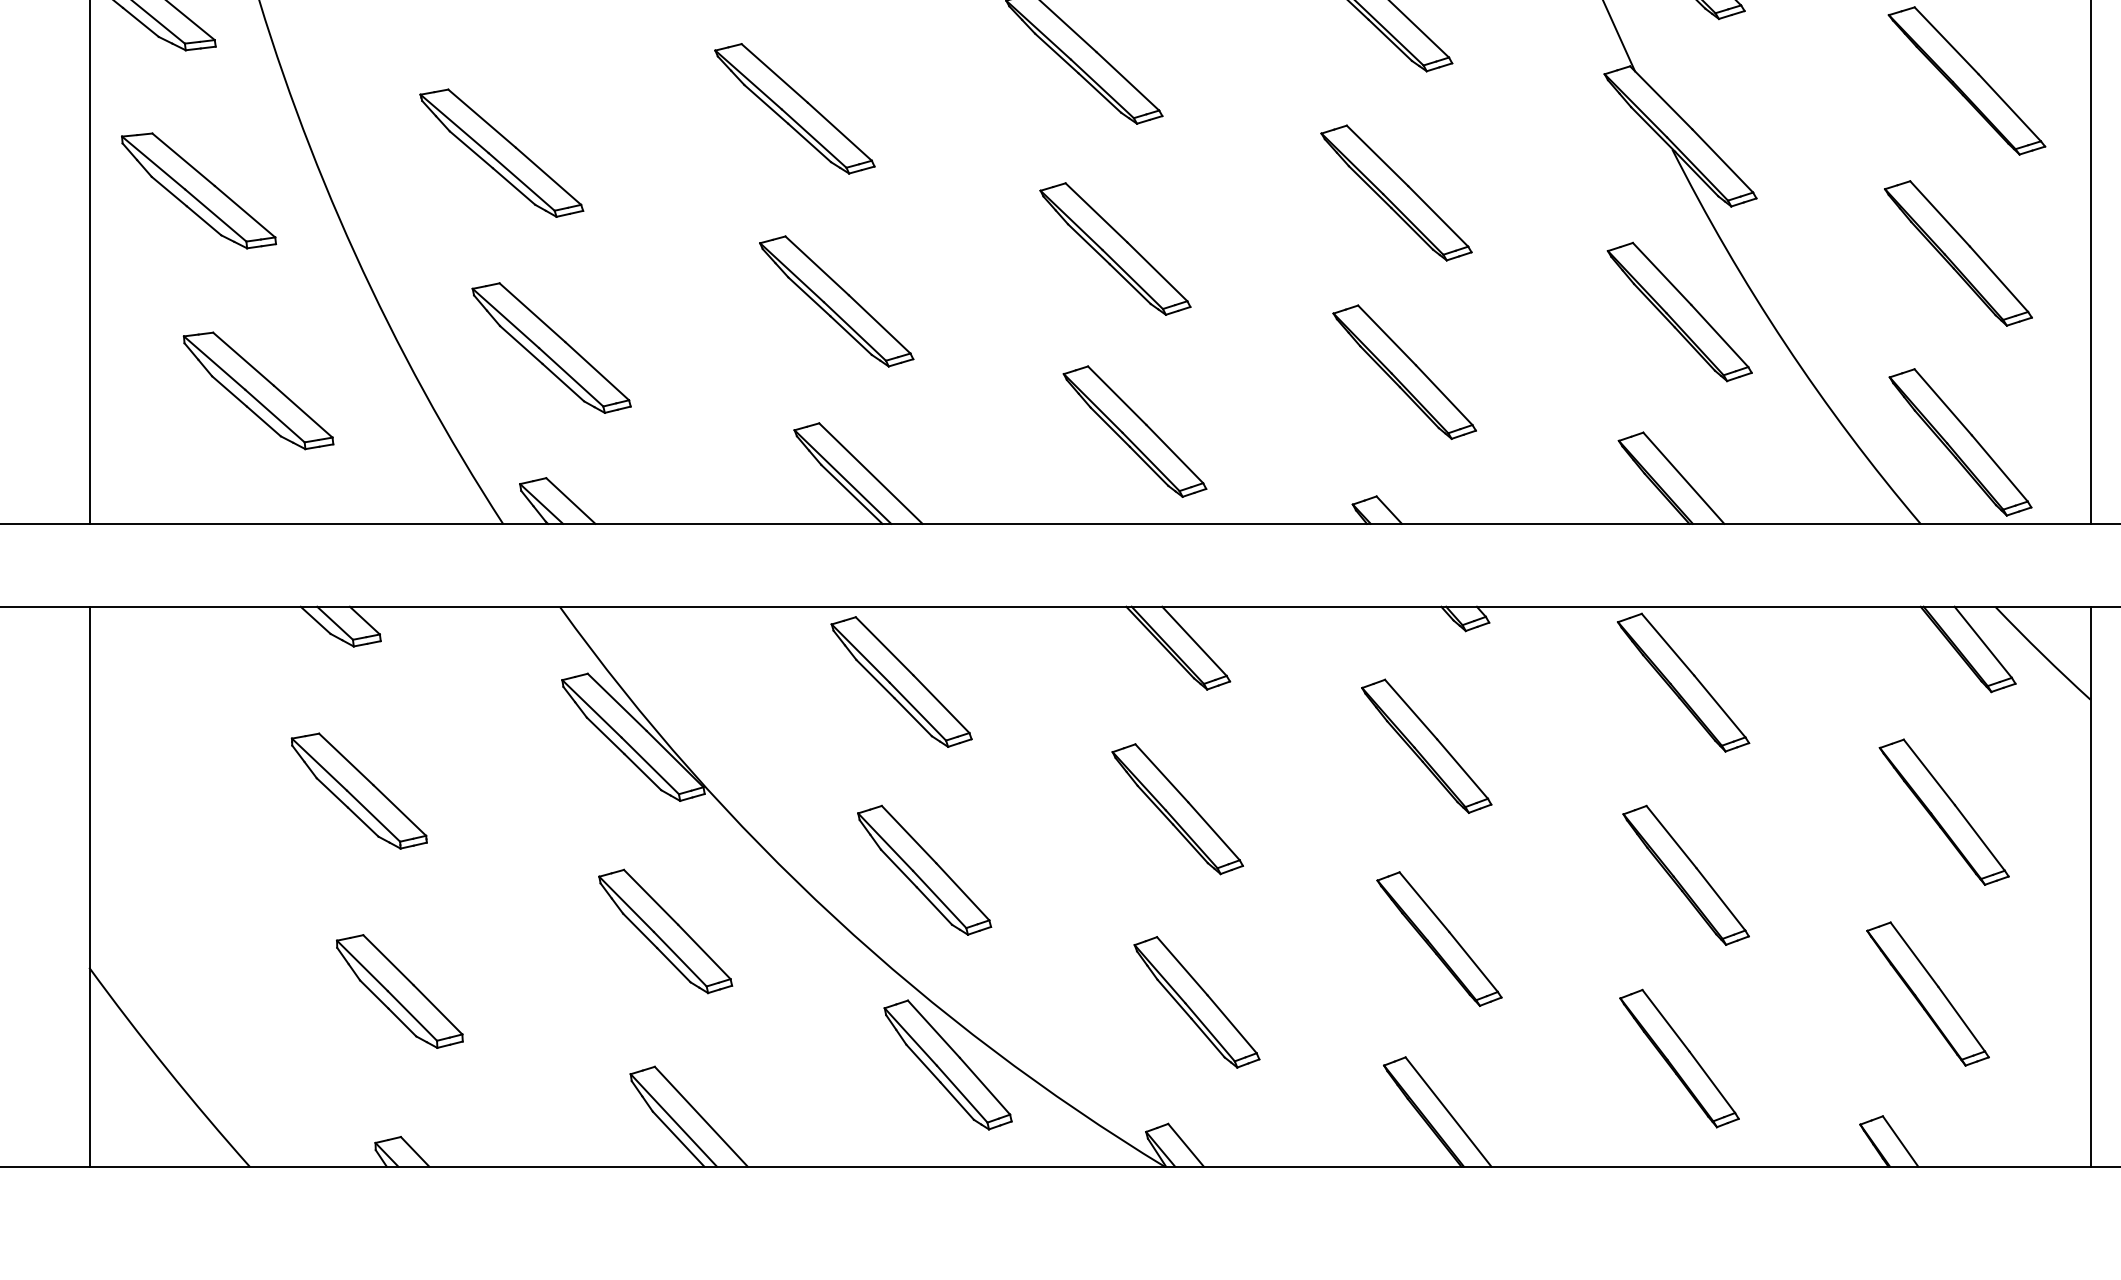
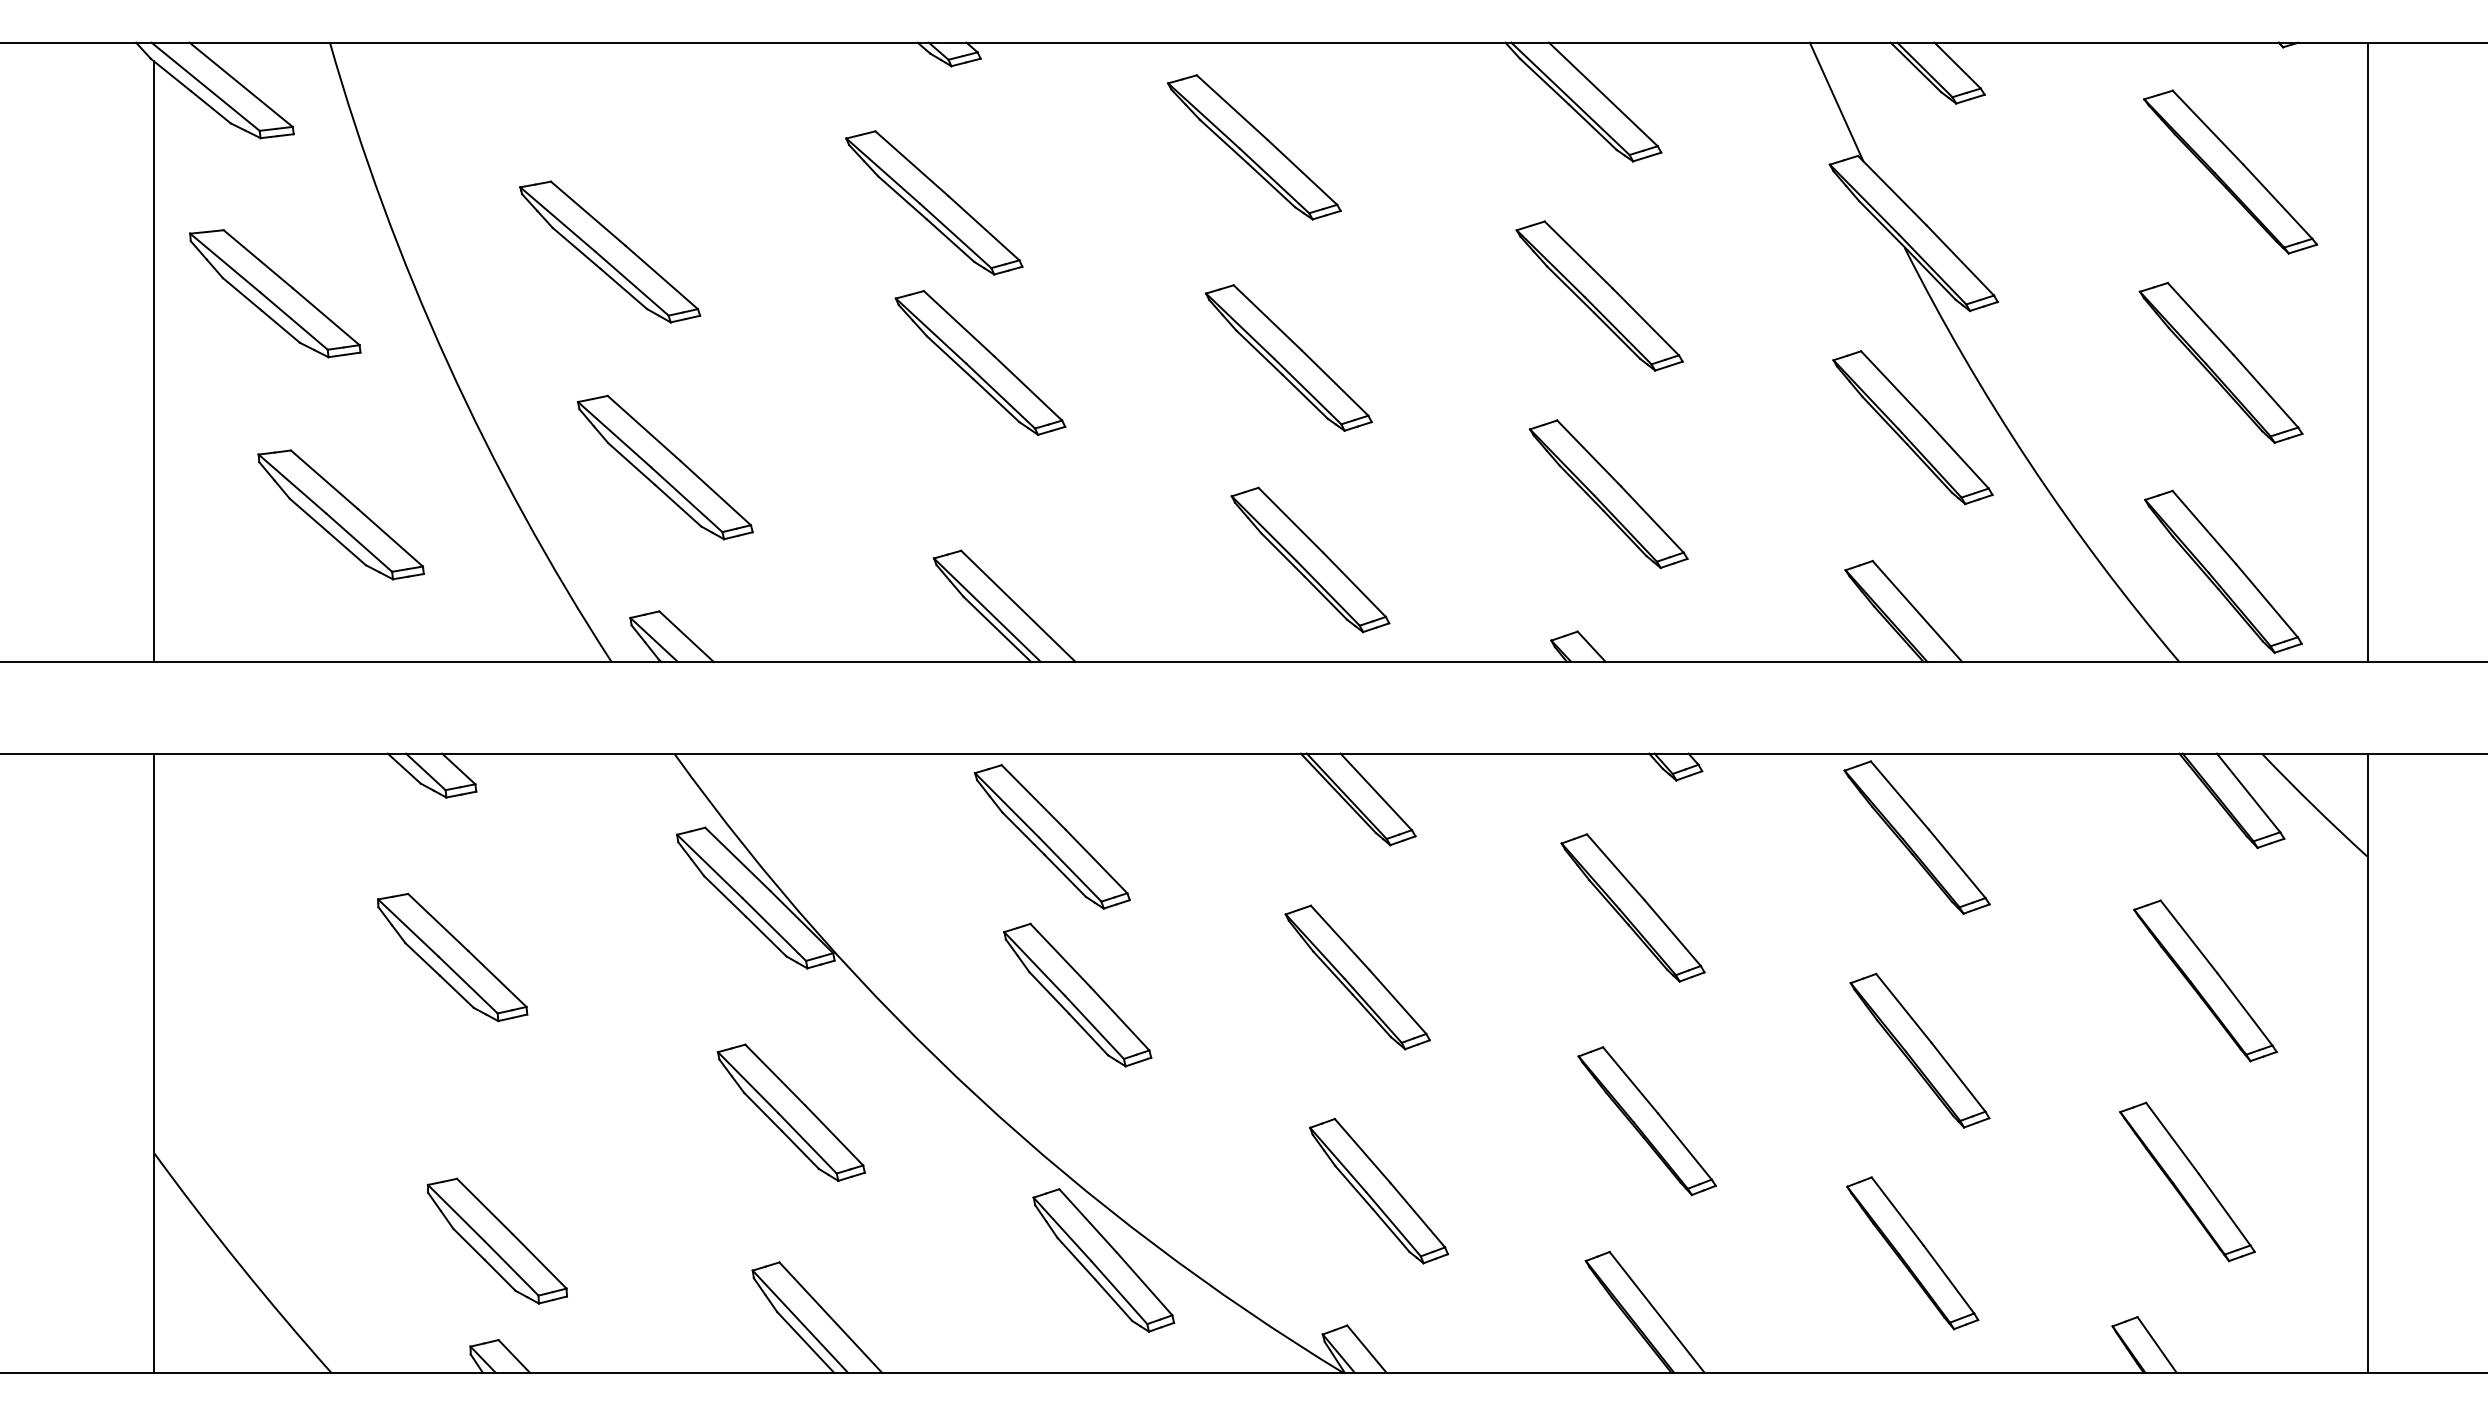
part: (836, 301) -> (980, 362), moved
part: (924, 869) -> (1077, 994), moved
part: (399, 990) -> (496, 1240), moved

